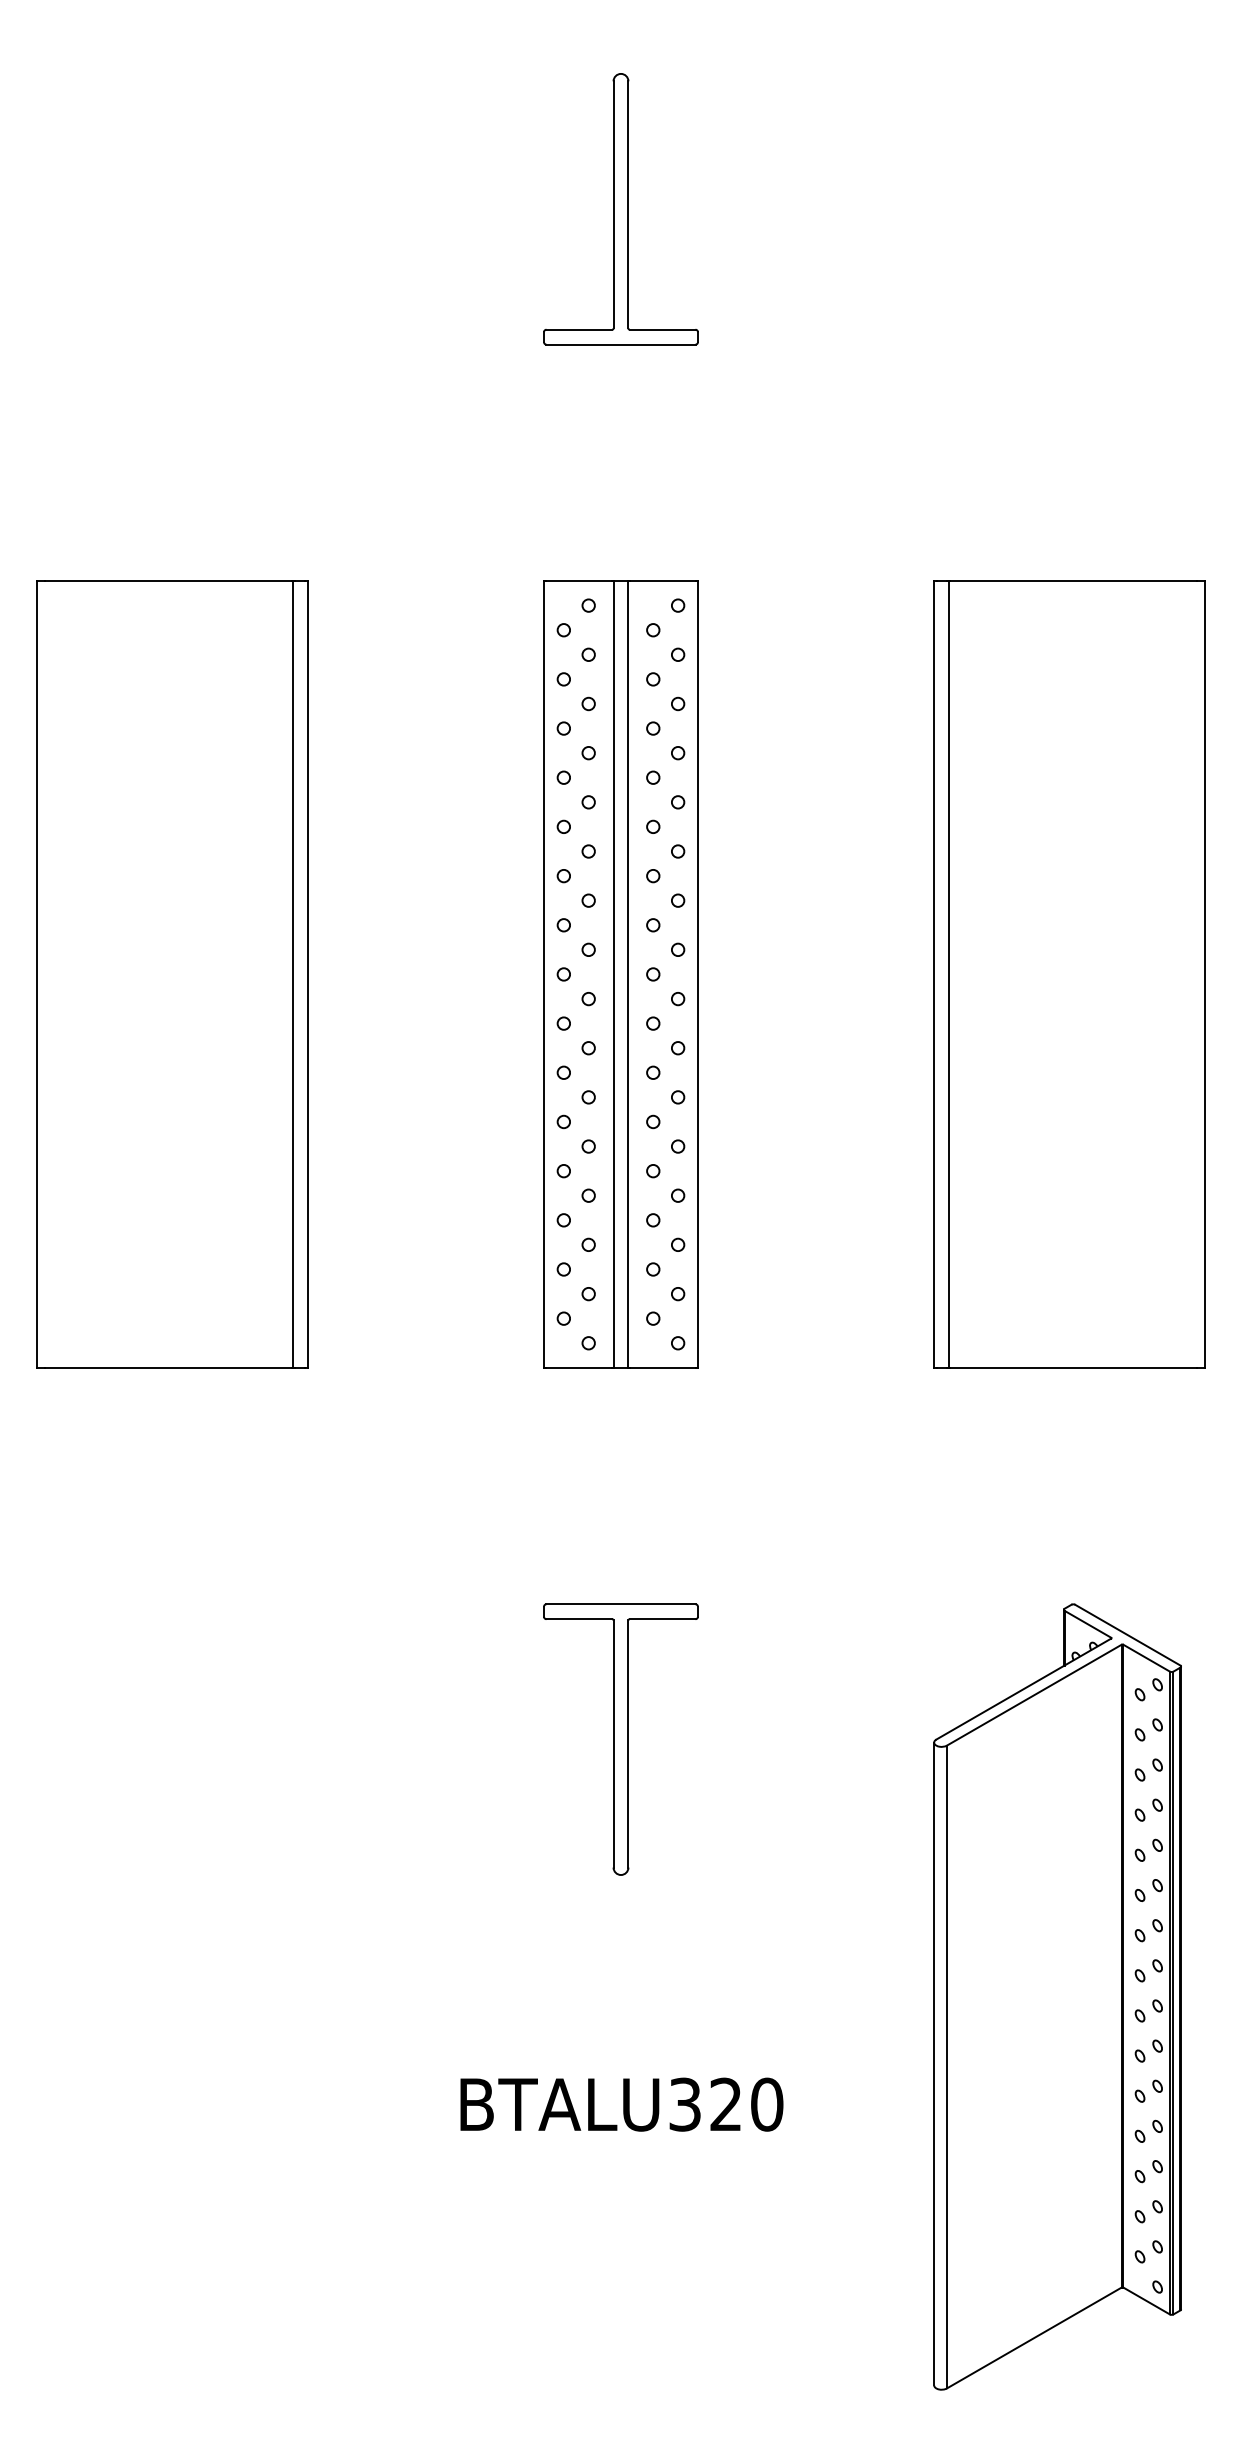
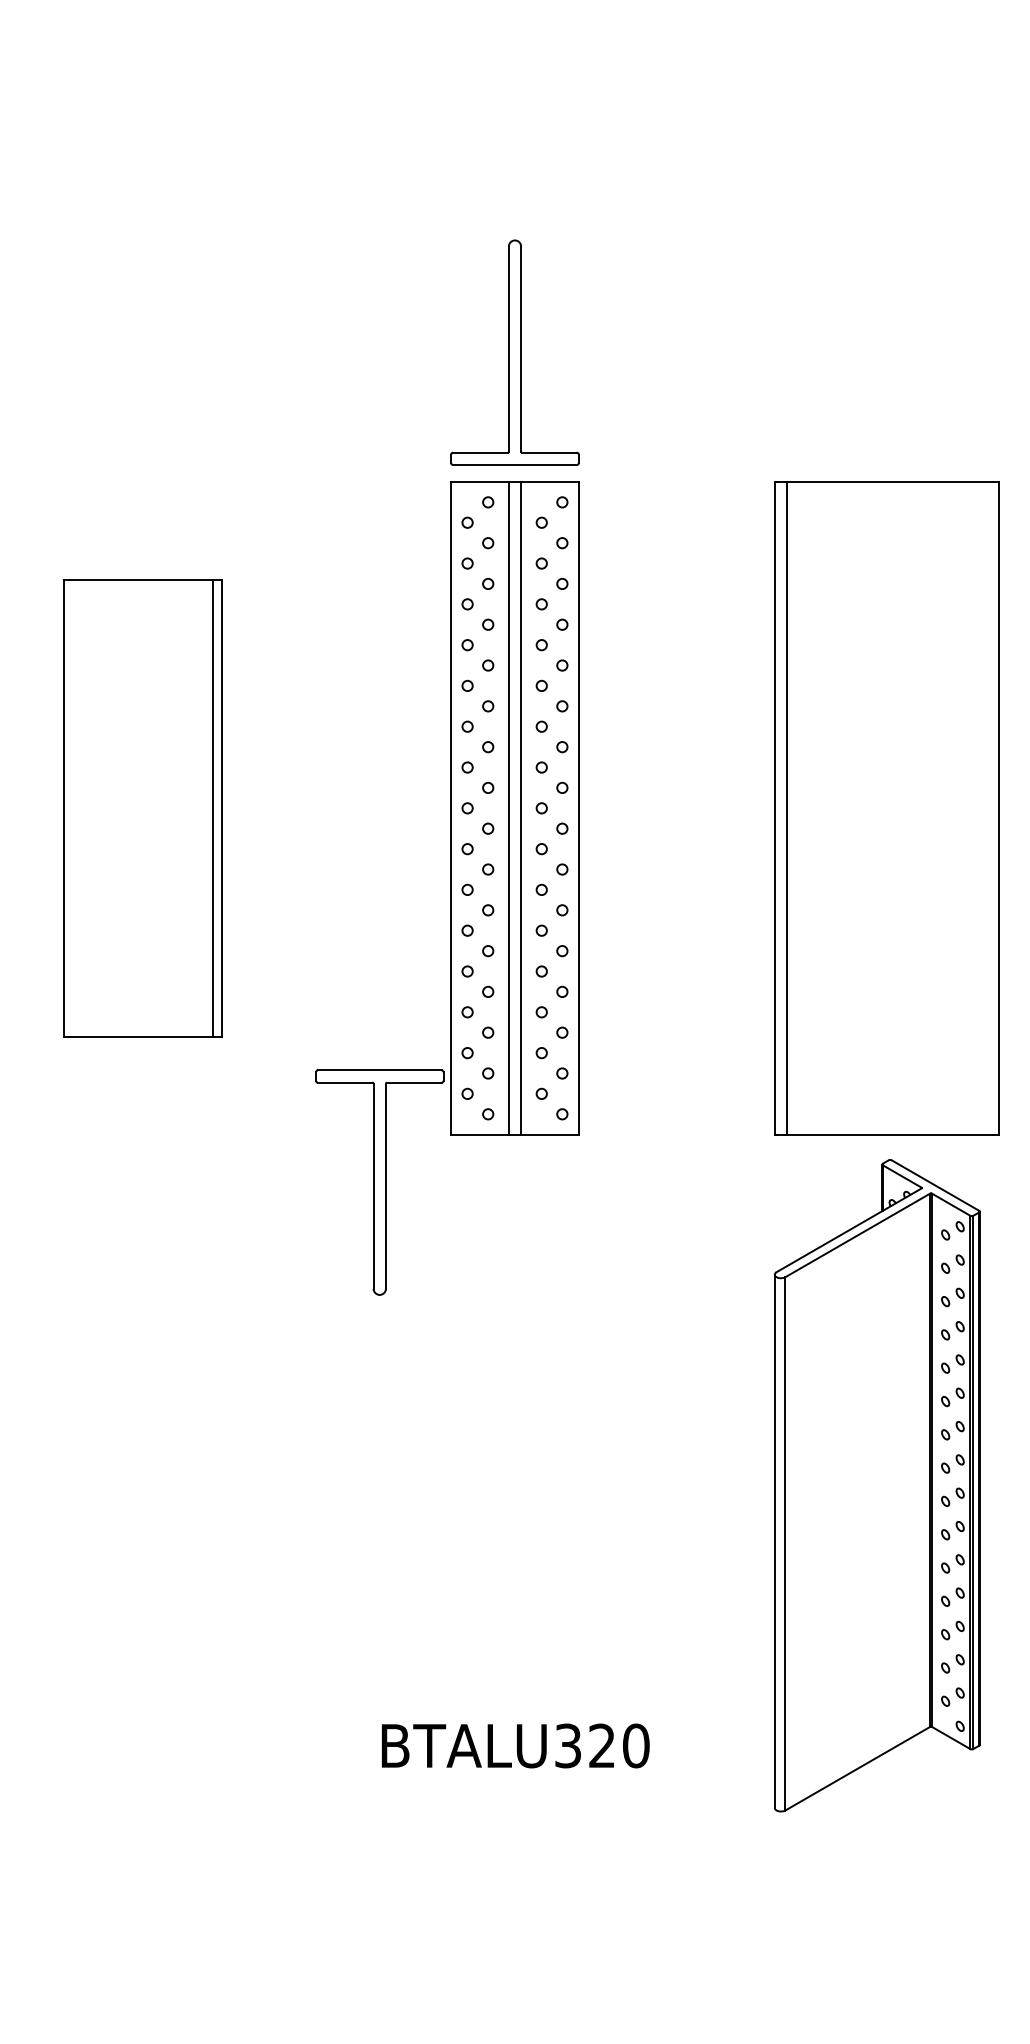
part: (620, 209) -> (514, 352), moved
part: (172, 974) -> (142, 808), size x0.7
part: (620, 1739) -> (379, 1182), moved
part: (1057, 1996) -> (877, 1485), moved

